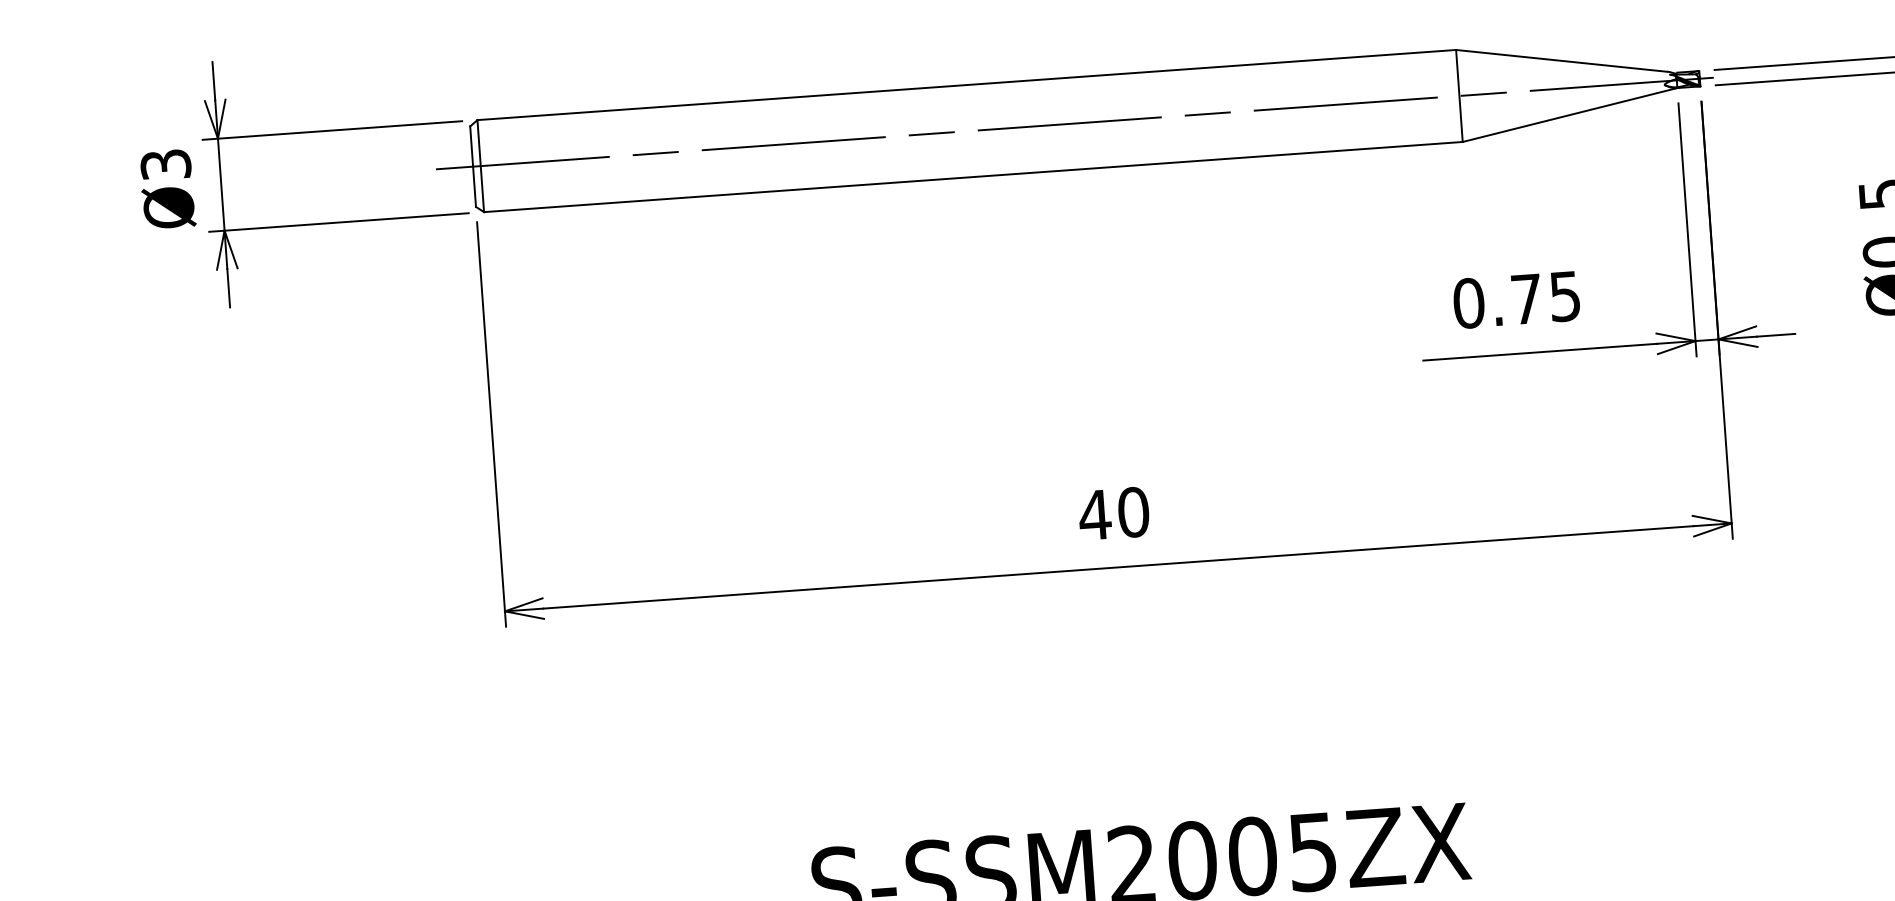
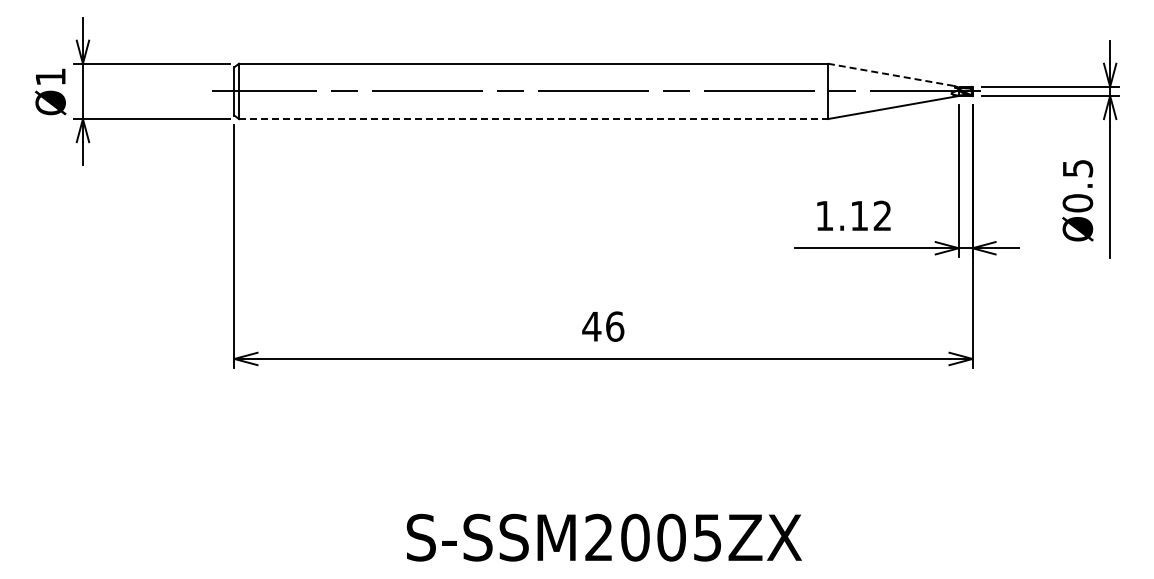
line: (1561, 60) -> (890, 74), solid -> dashed
text: (165, 163) -> (50, 76), Ø3 -> Ø1
line: (975, 177) -> (534, 119), solid -> dashed
text: (1516, 299) -> (853, 215), 0.75 -> 1.12
text: (1134, 512) -> (615, 326), 40 -> 46

